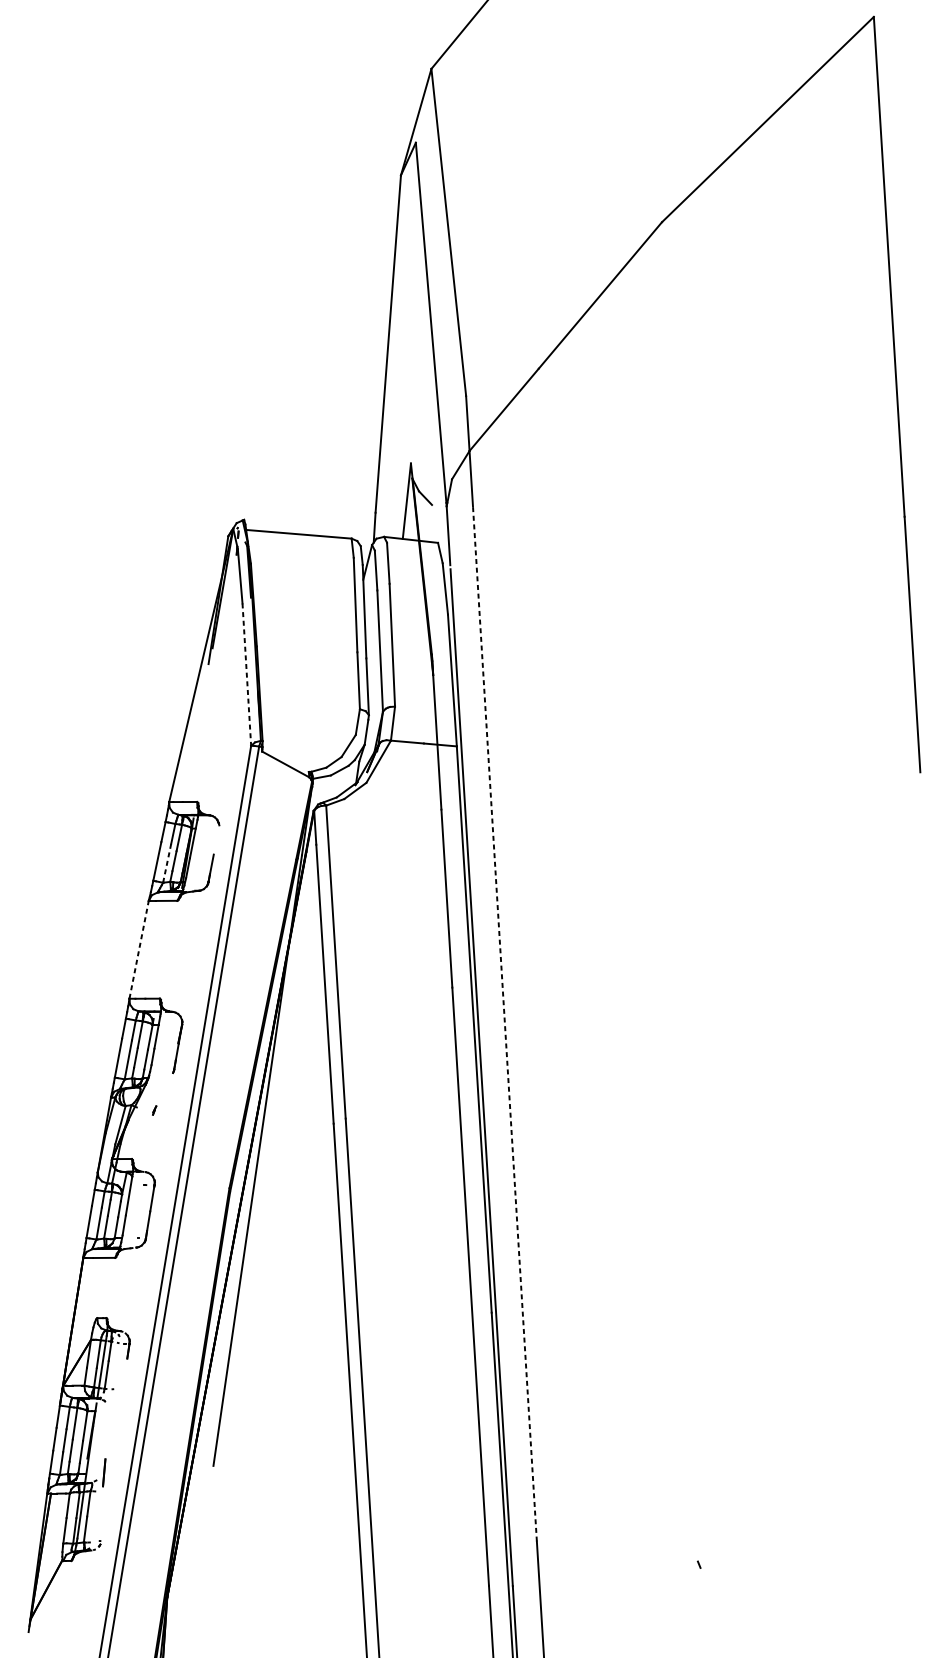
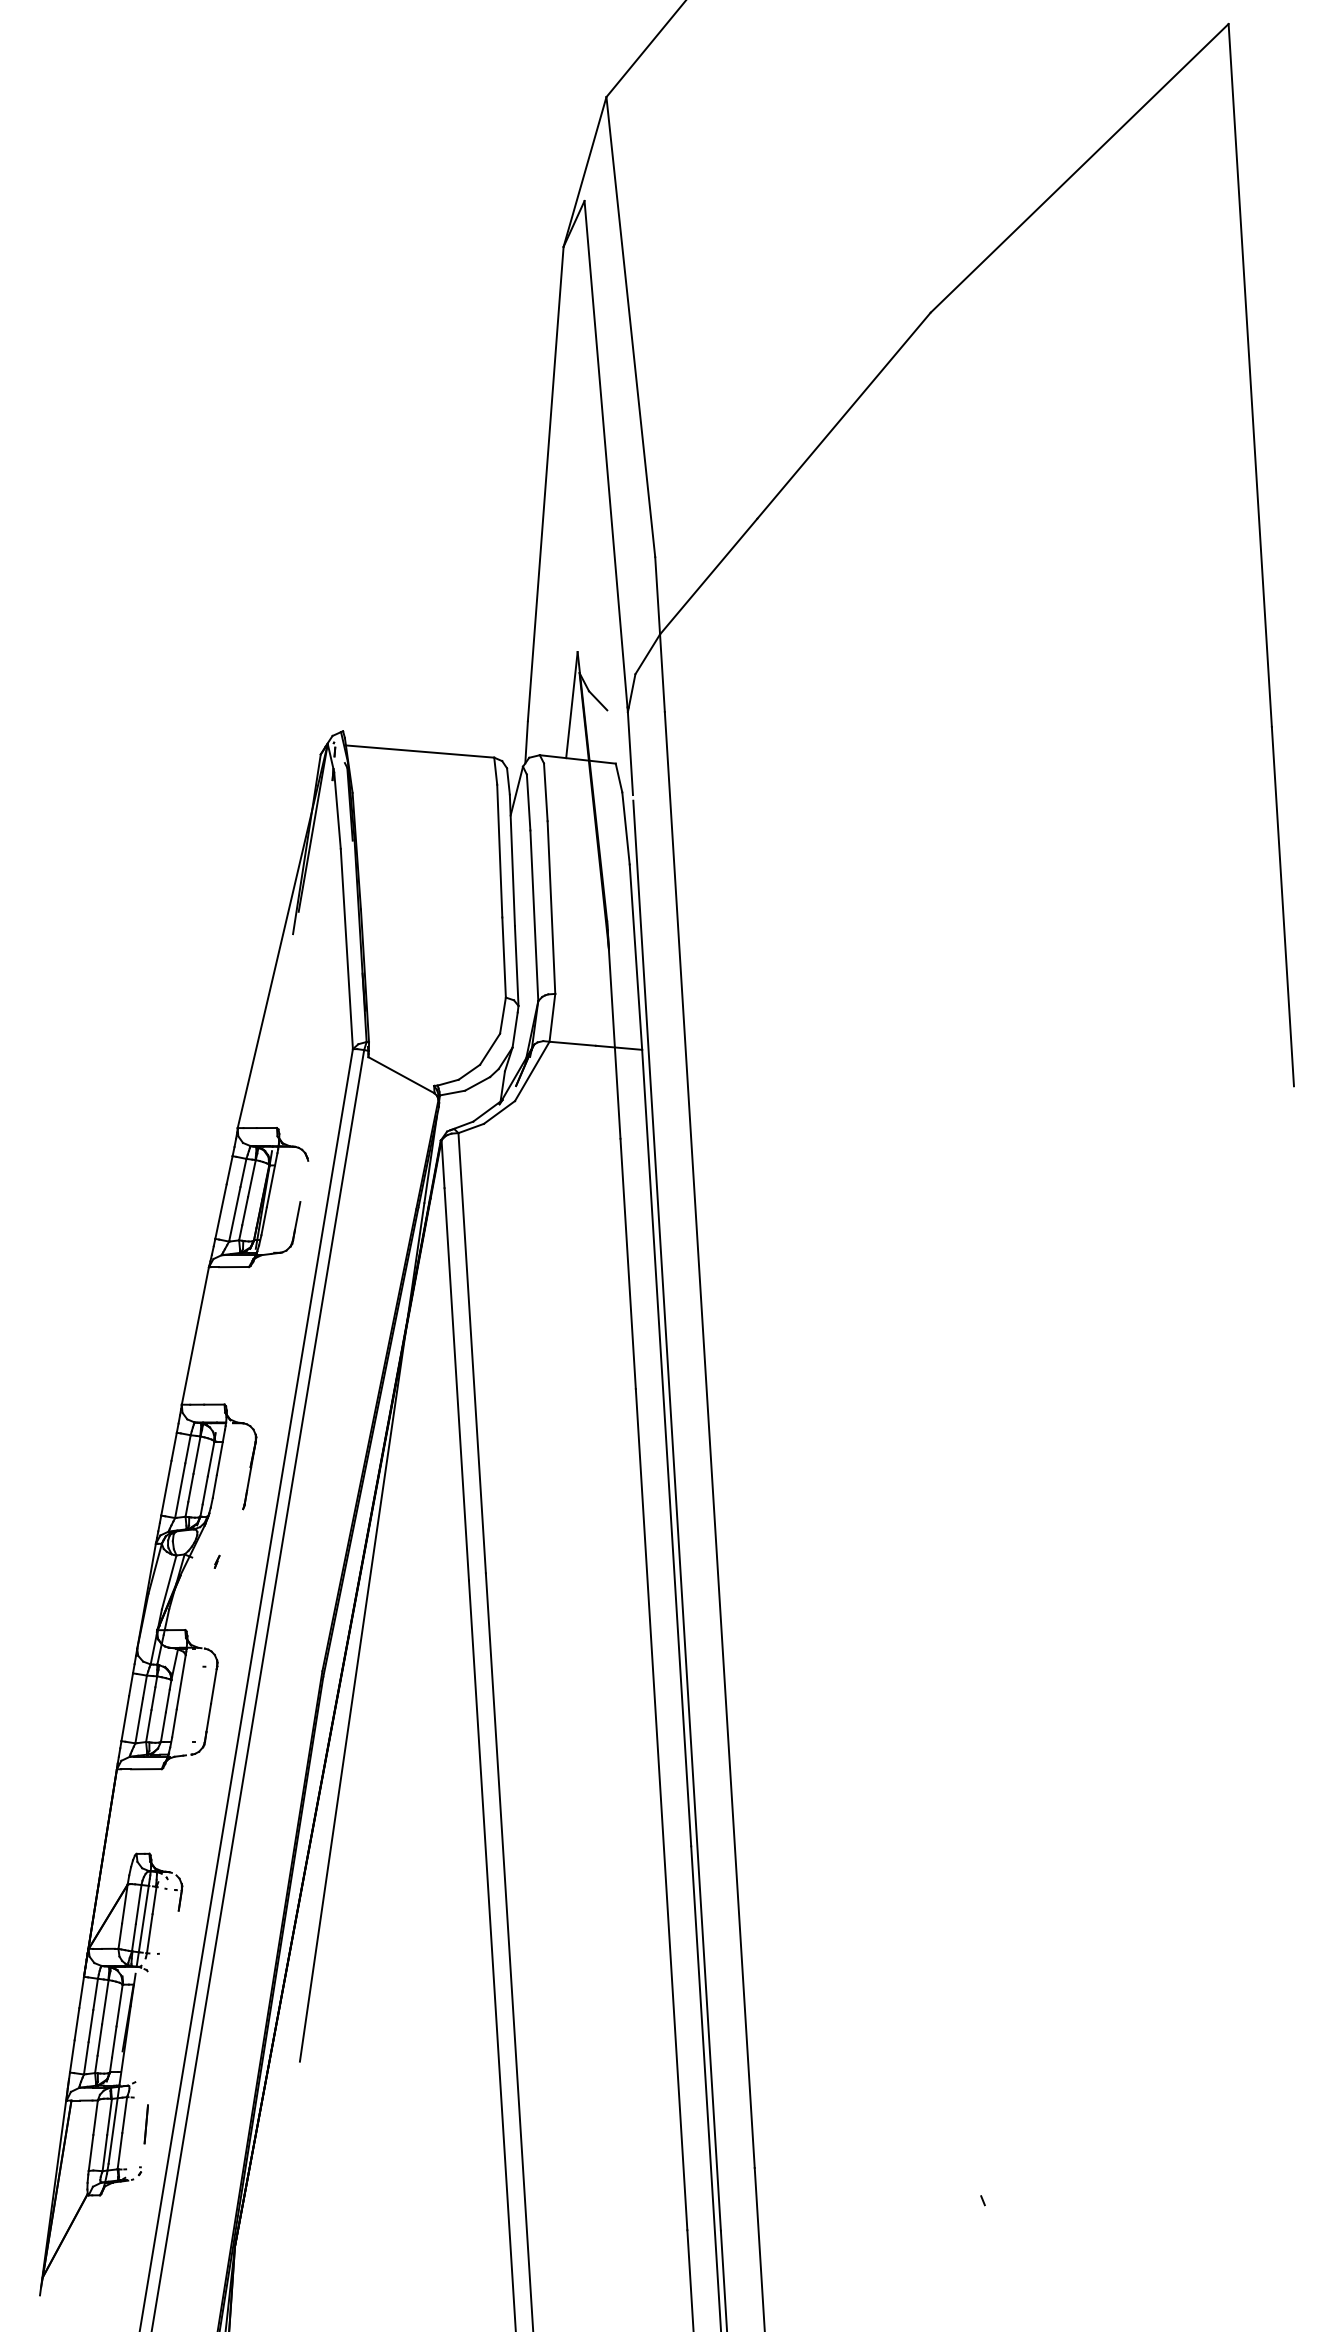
line: (246, 675) -> (346, 949), dashed -> solid
line: (166, 863) -> (234, 1214), dashed -> solid
line: (139, 949) -> (195, 1335), dashed -> solid
line: (504, 1023) -> (709, 1439), dashed -> solid
line: (103, 1472) -> (145, 2124), moved

